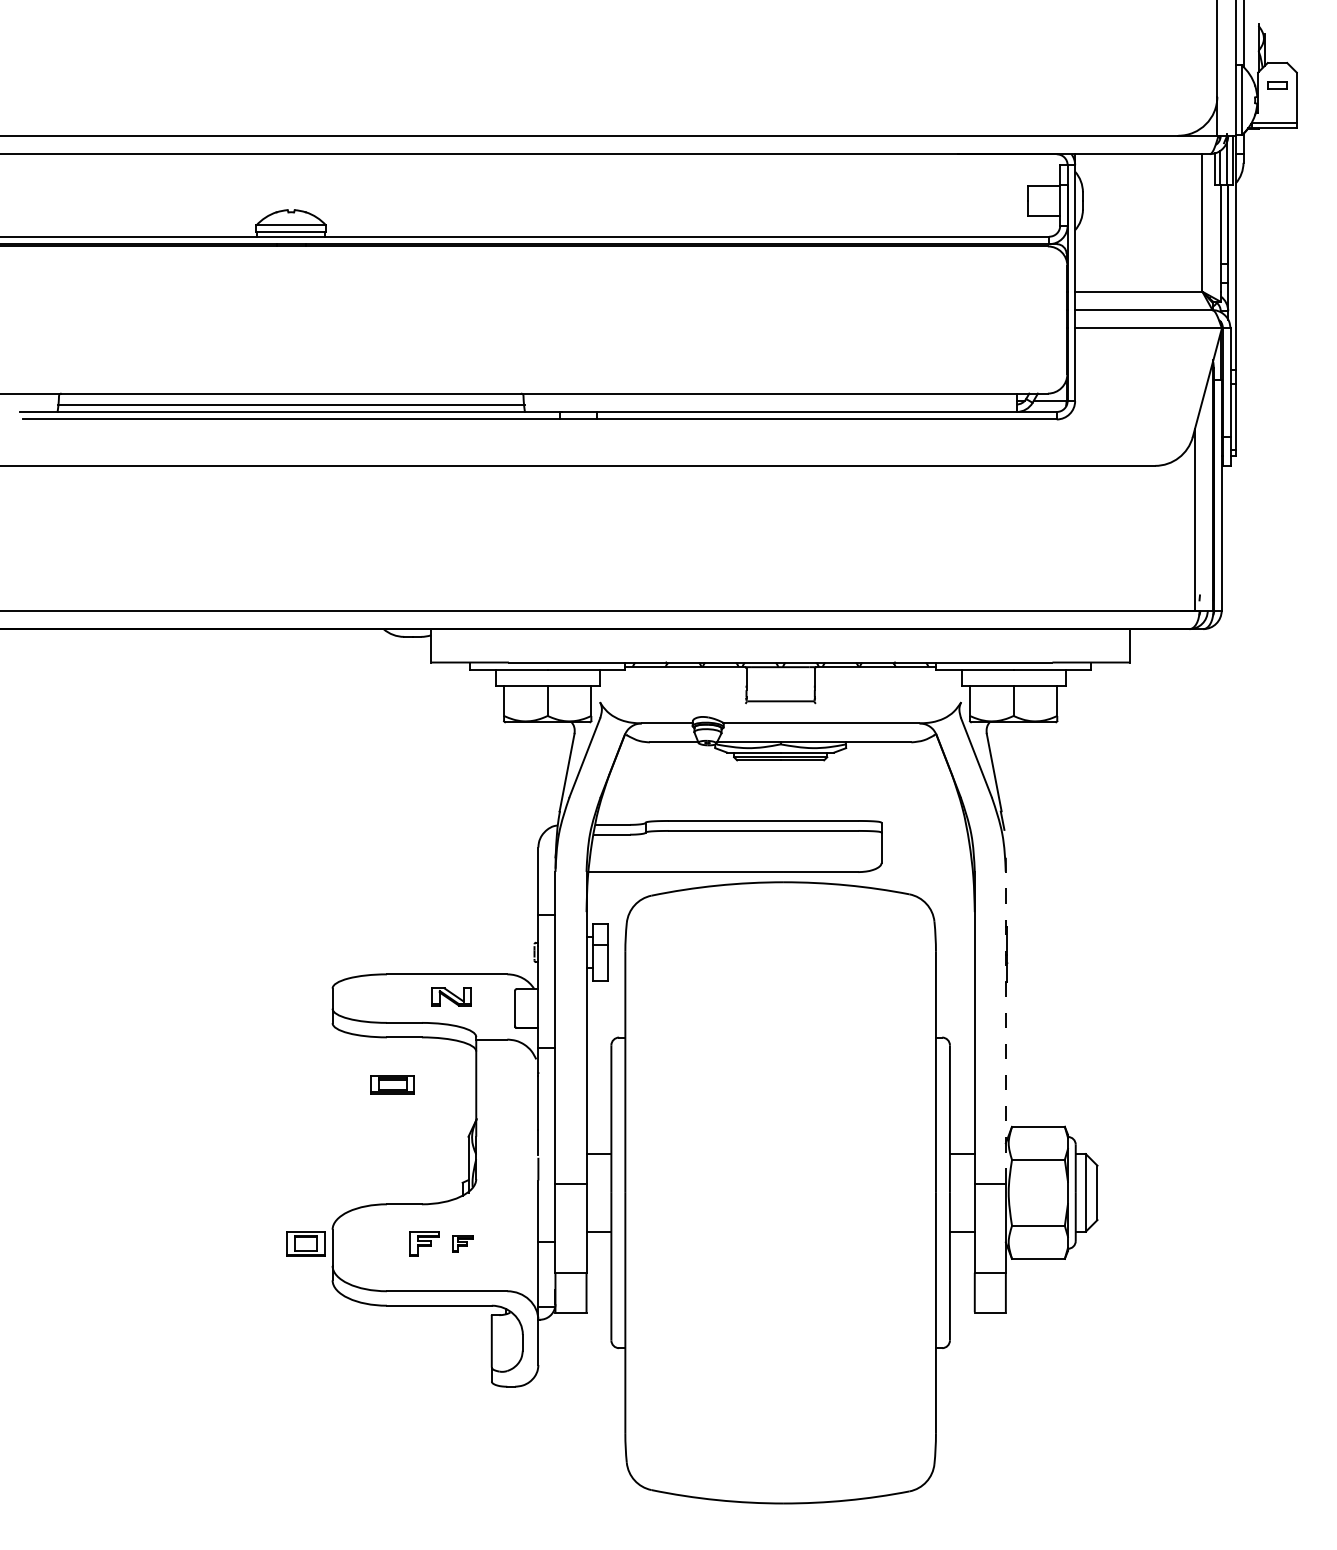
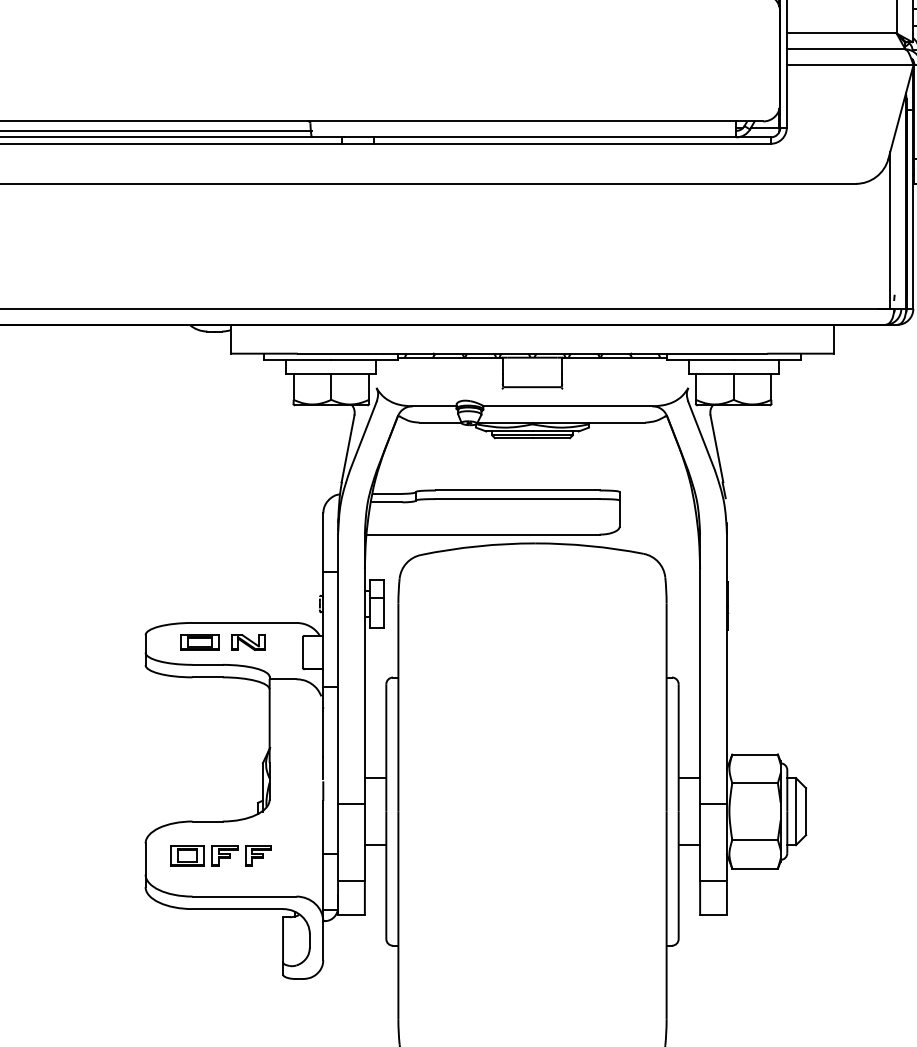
line: (1005, 1027) -> (726, 668), dashed -> solid
part: (392, 1084) -> (199, 642), moved
part: (305, 1243) -> (186, 855), moved
part: (462, 1243) -> (257, 855), size x1.43

